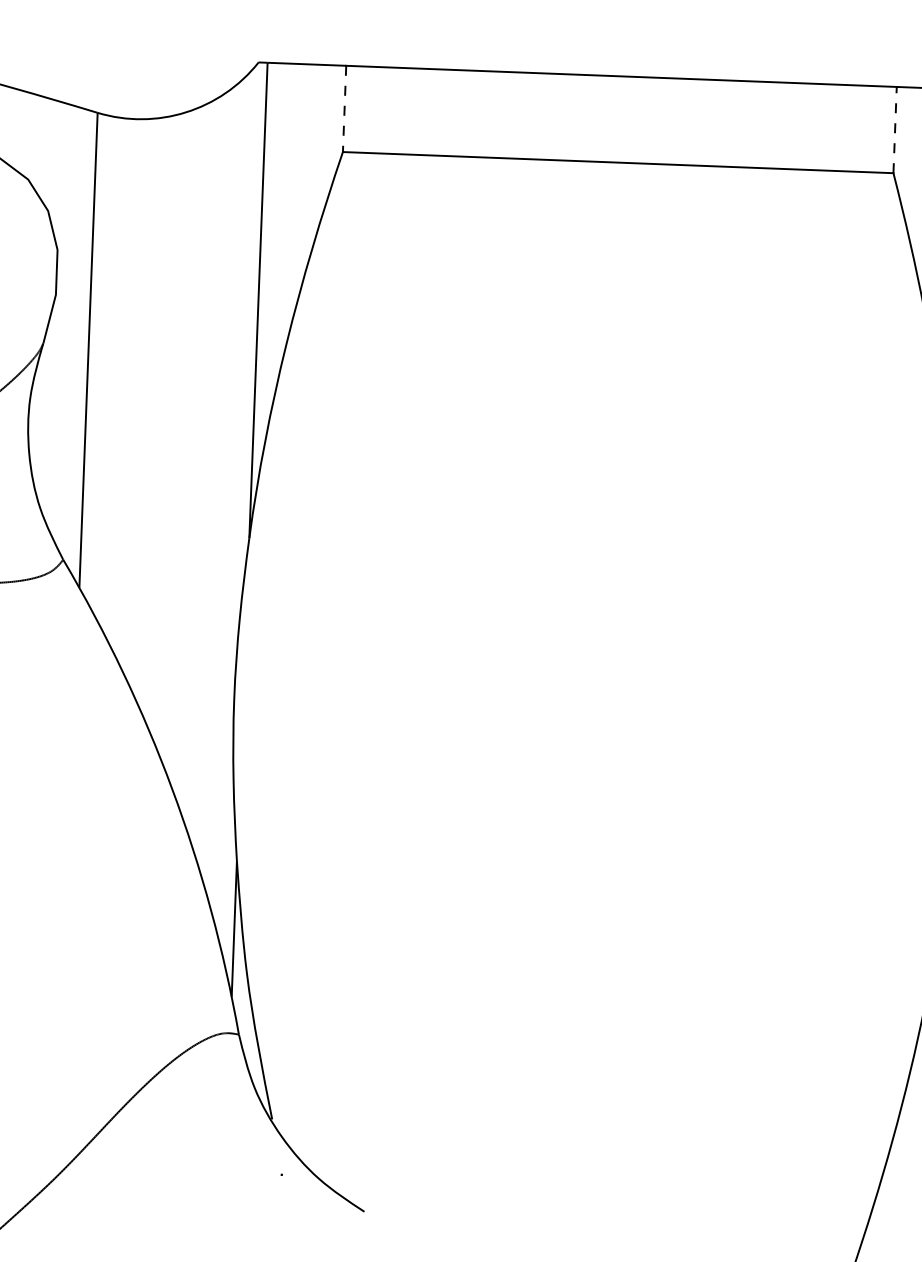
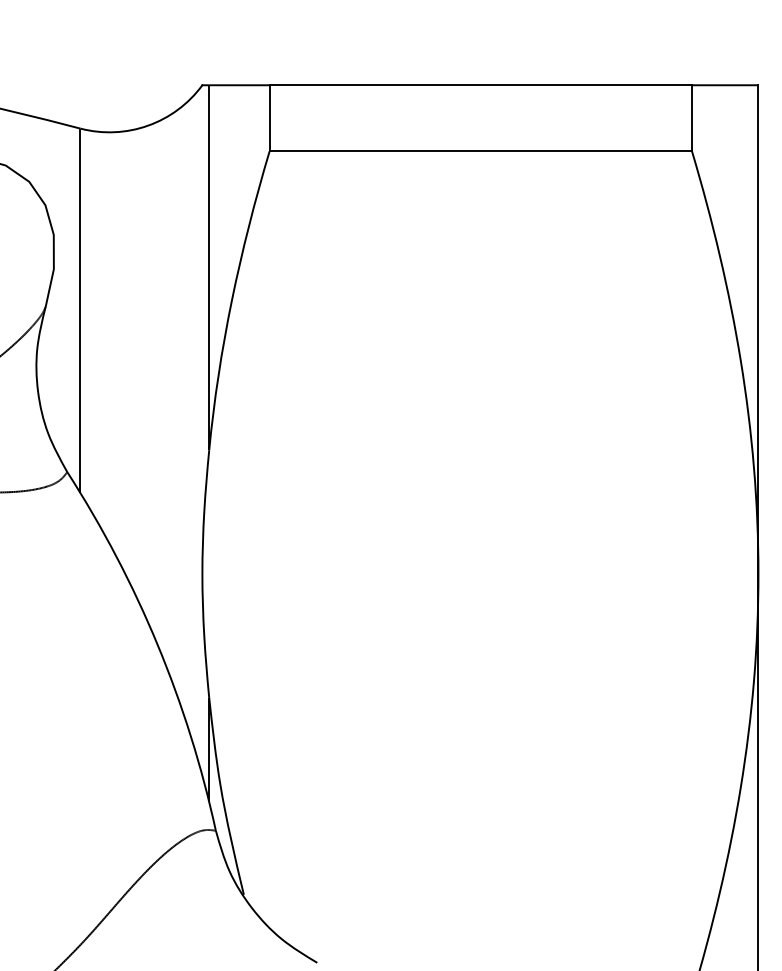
line: (344, 109) -> (269, 118), dashed -> solid
line: (895, 128) -> (692, 117), dashed -> solid

